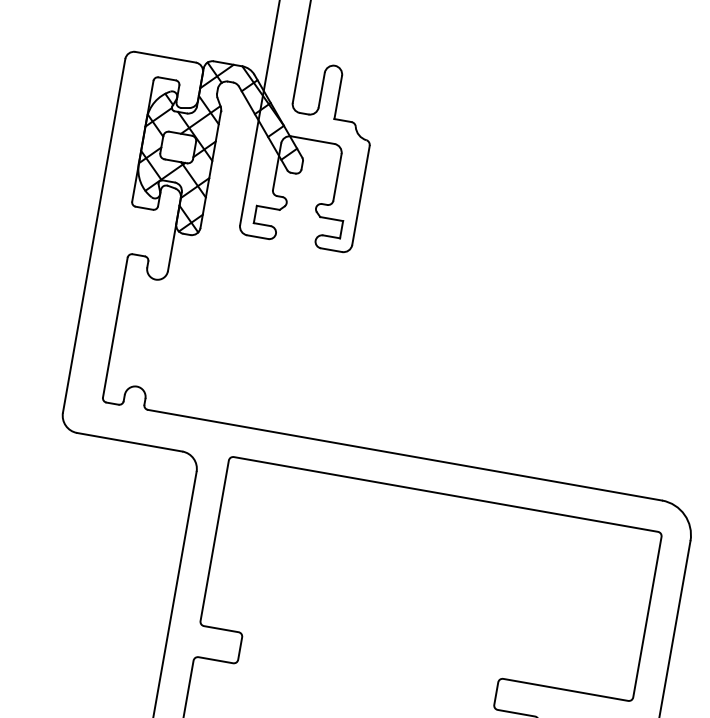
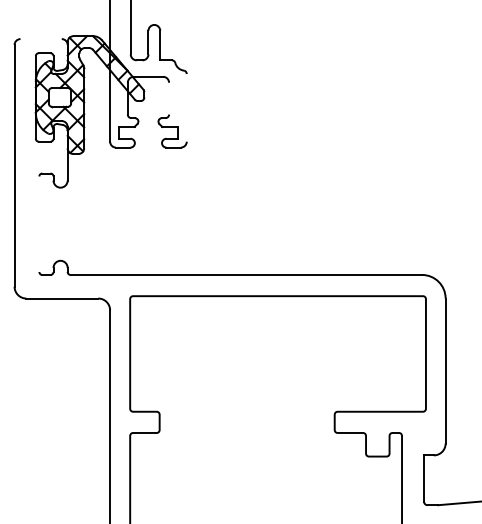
line: (164, 57) -> (40, 39), removed
line: (338, 177) -> (169, 98), removed
line: (360, 194) -> (186, 107), removed
line: (115, 328) -> (39, 224), removed

